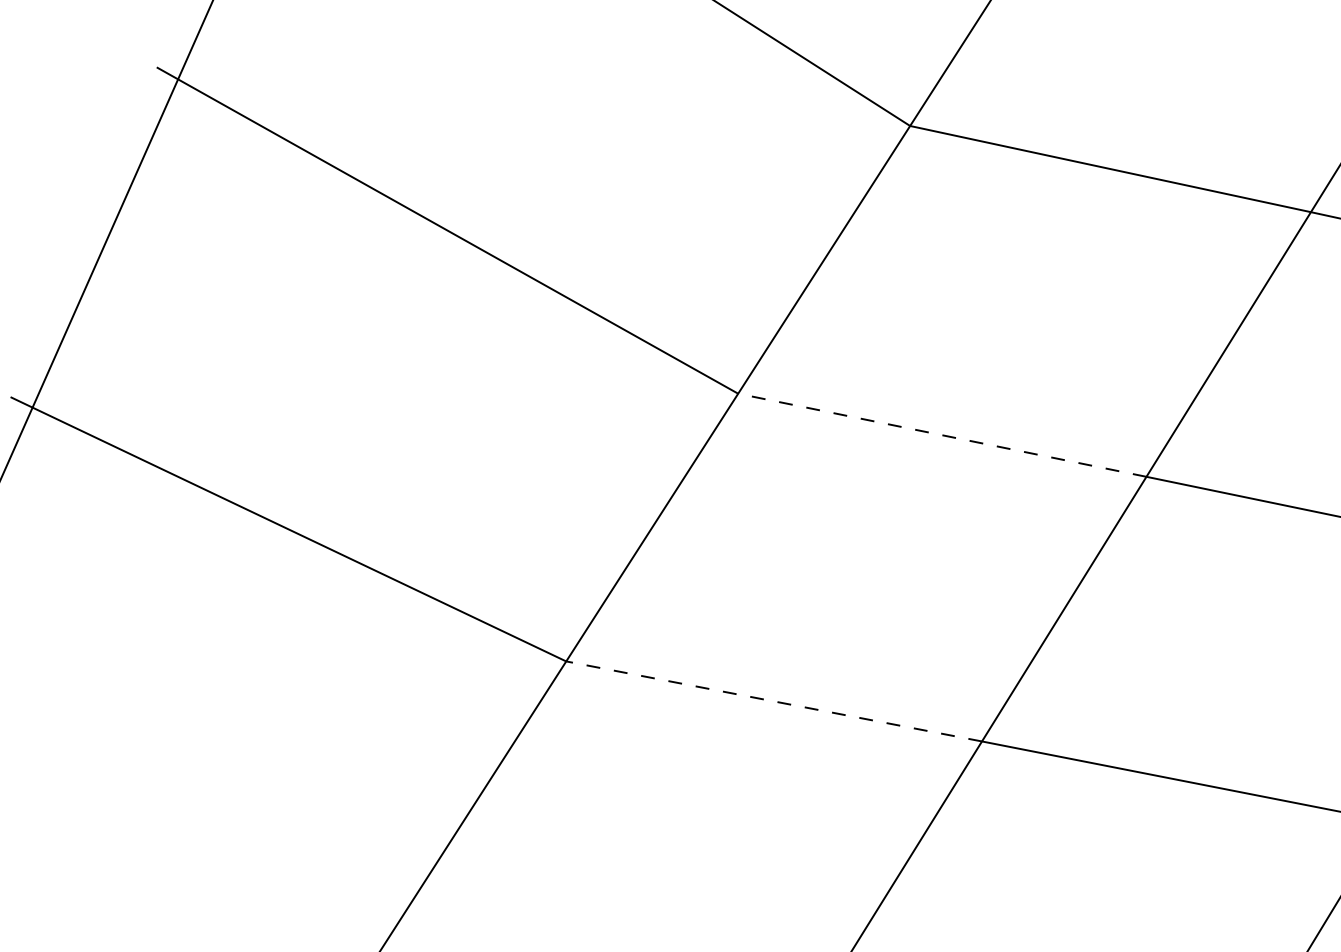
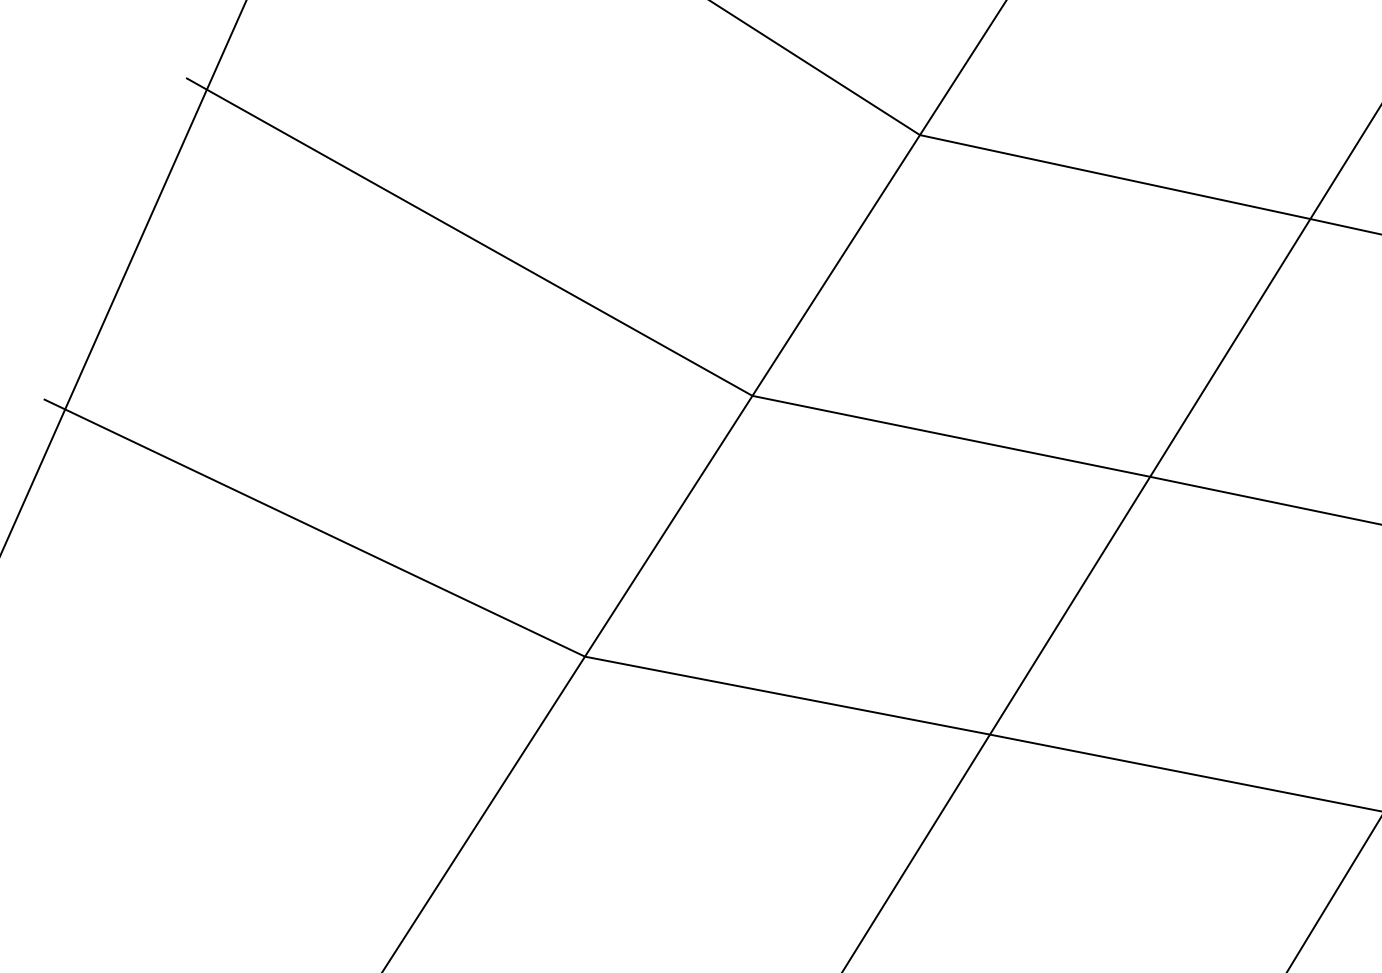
line: (942, 435) -> (951, 436), dashed -> solid
line: (773, 701) -> (786, 695), dashed -> solid

